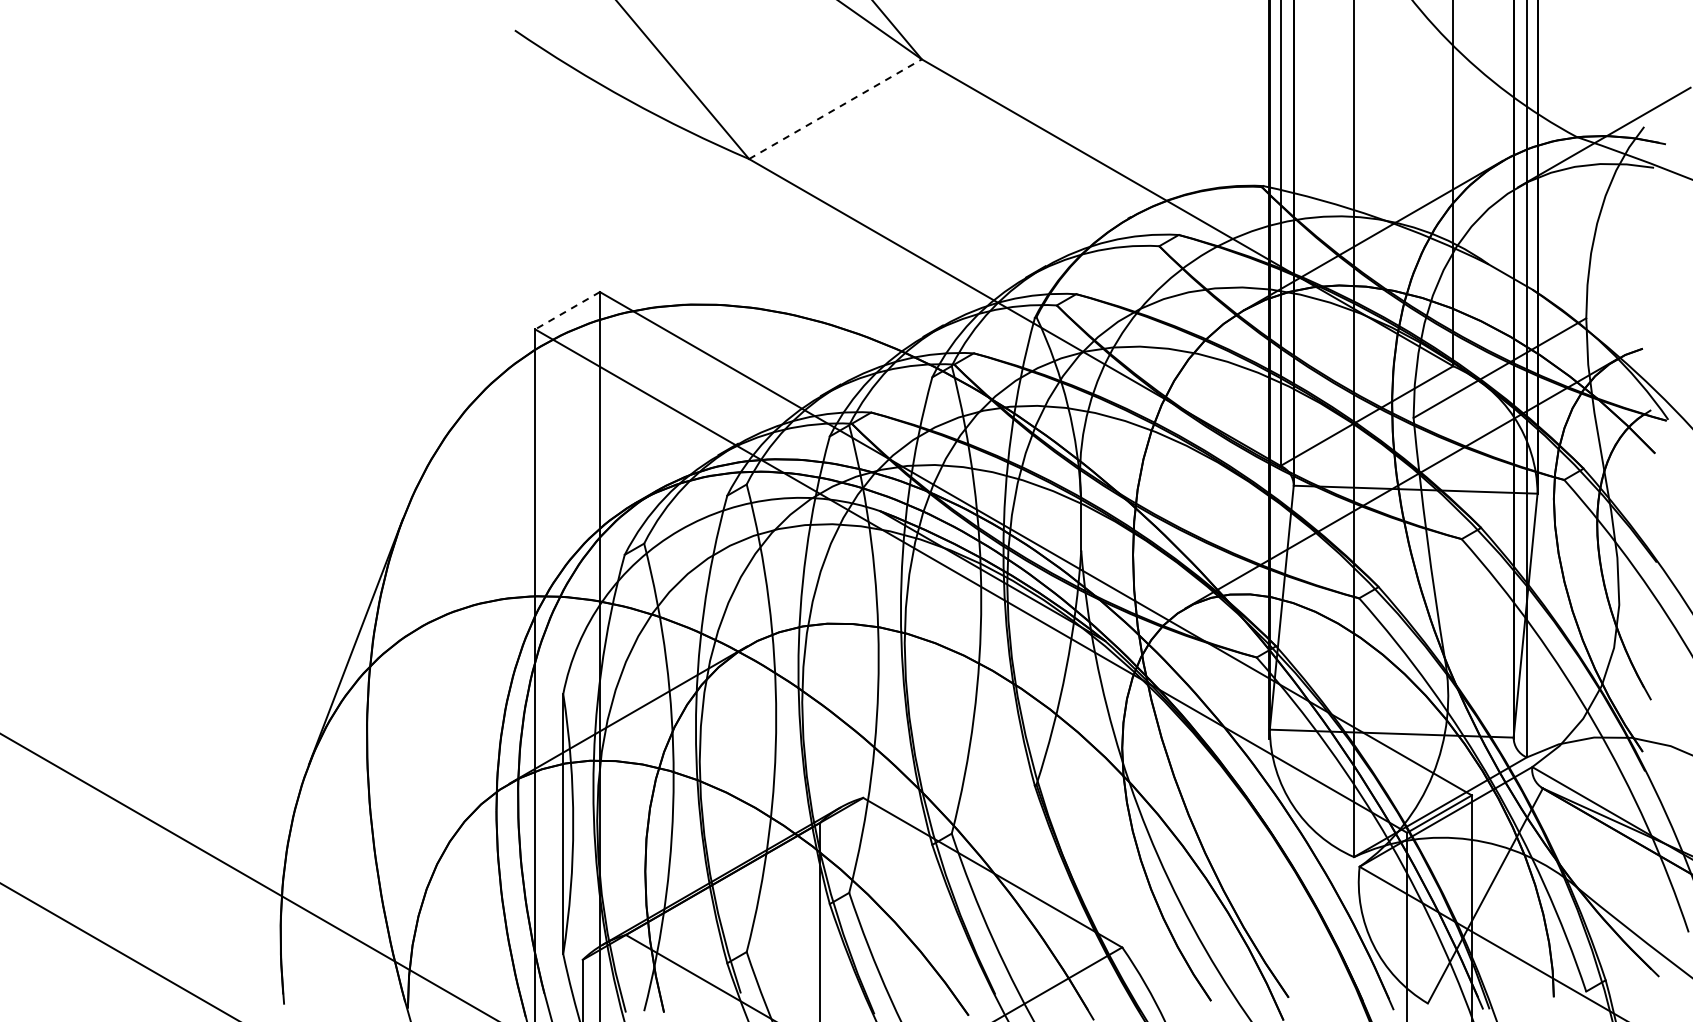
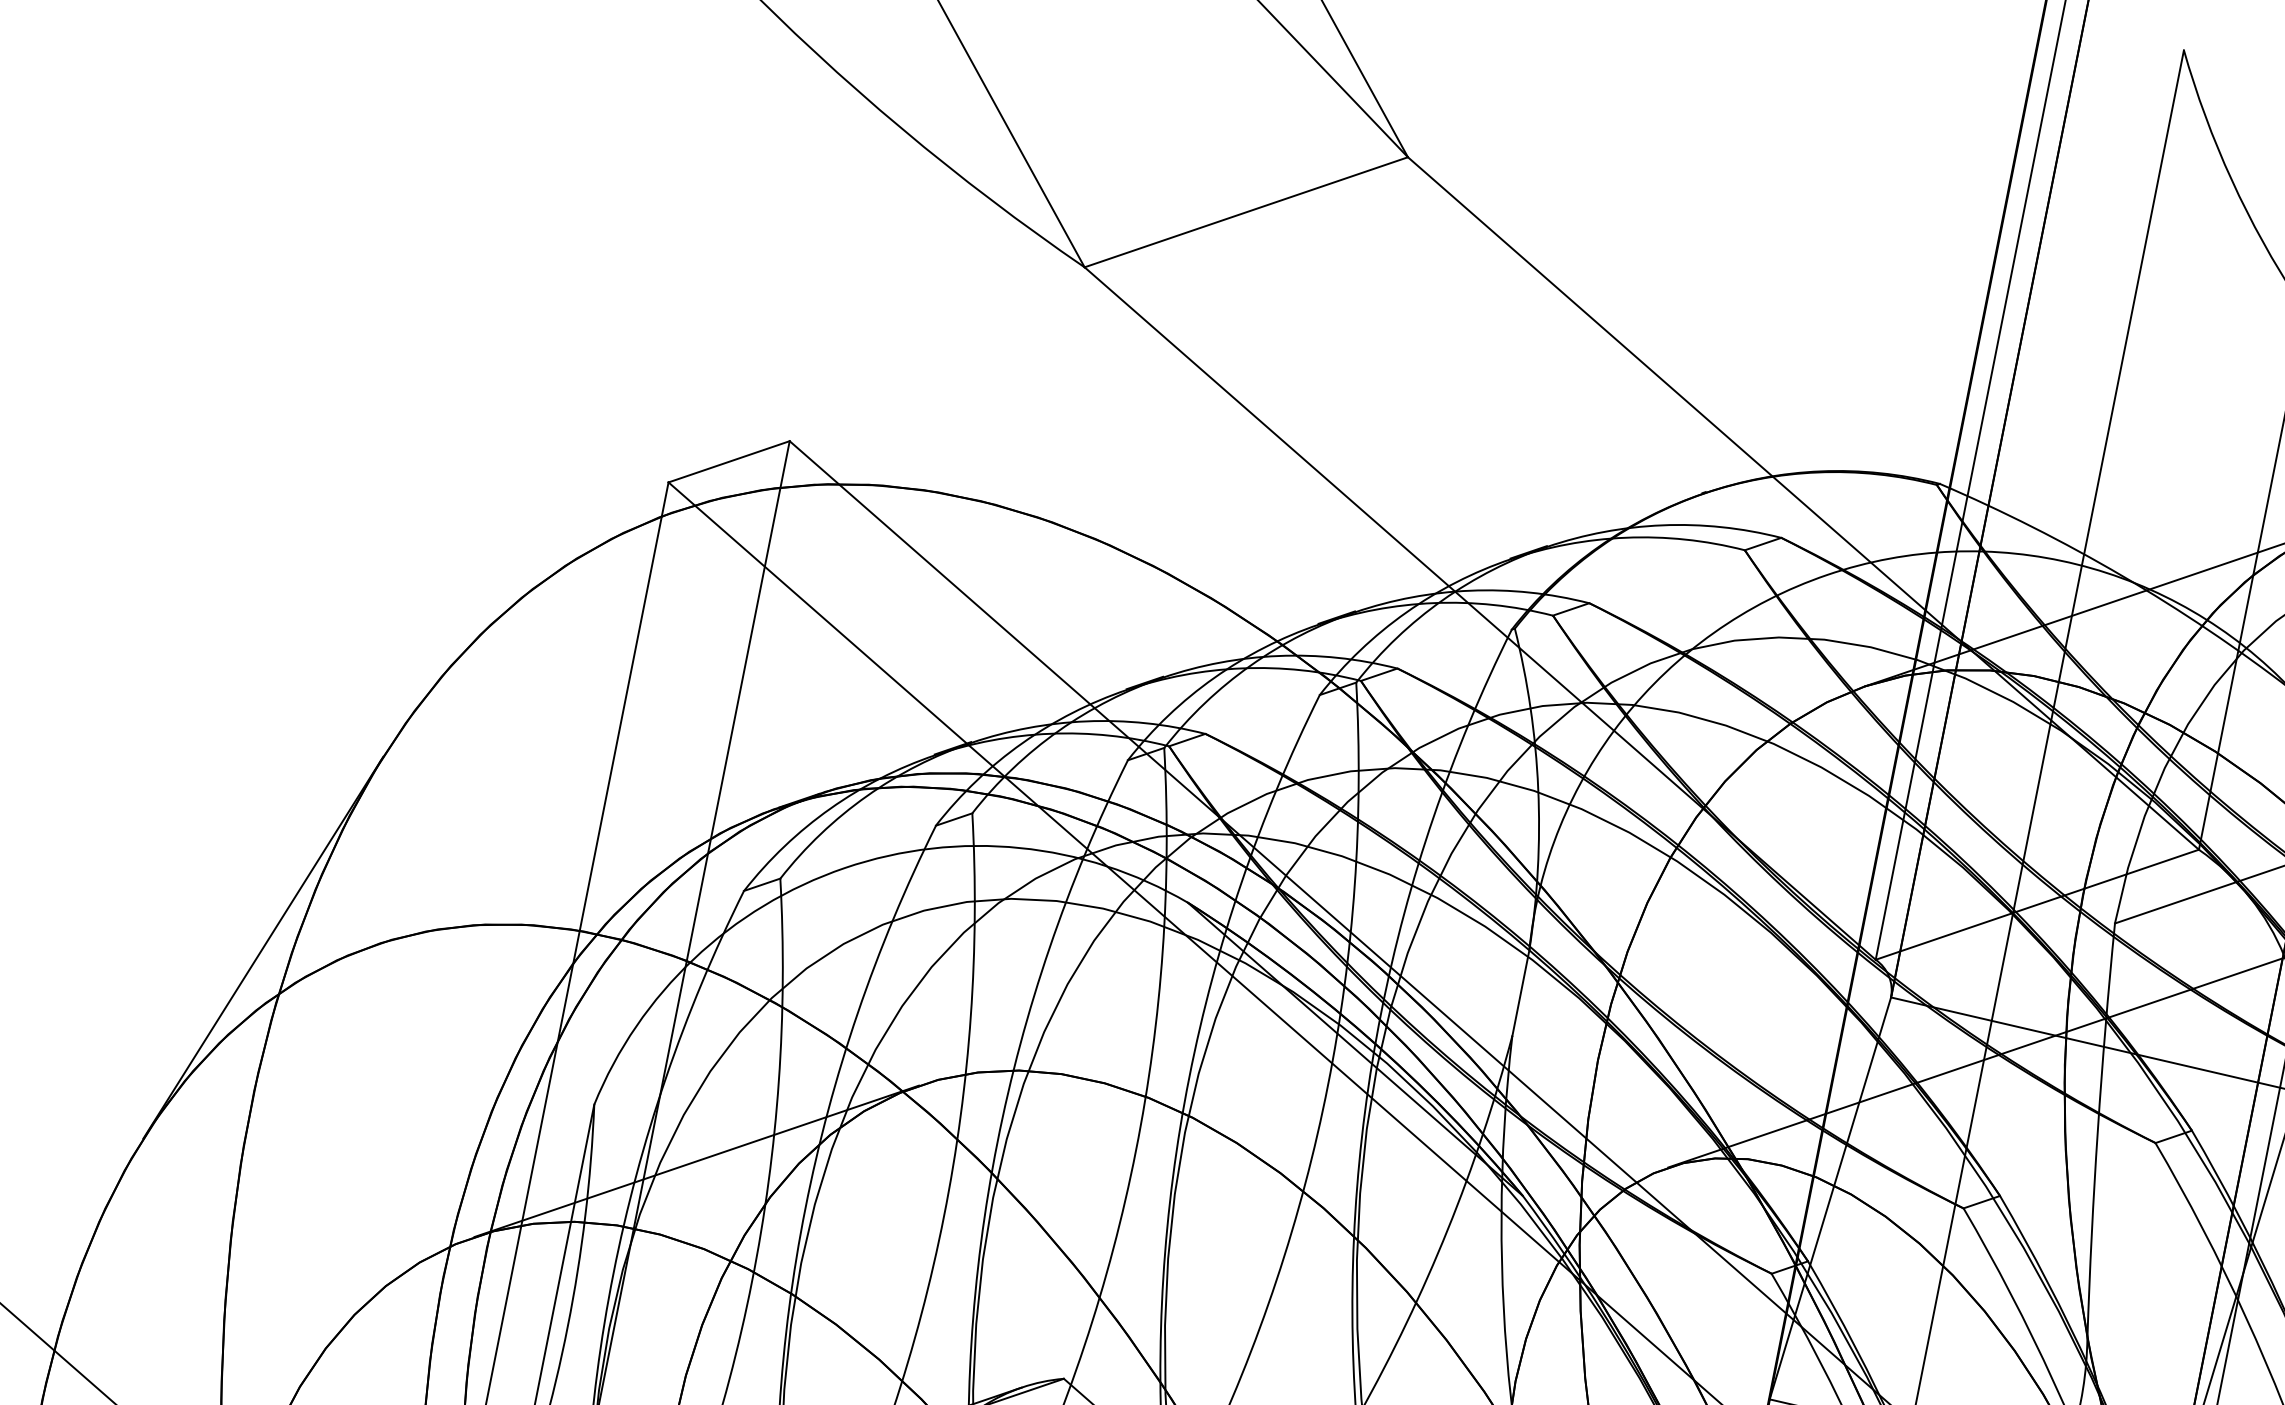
line: (835, 109) -> (1246, 212), dashed -> solid
line: (567, 310) -> (729, 461), dashed -> solid

